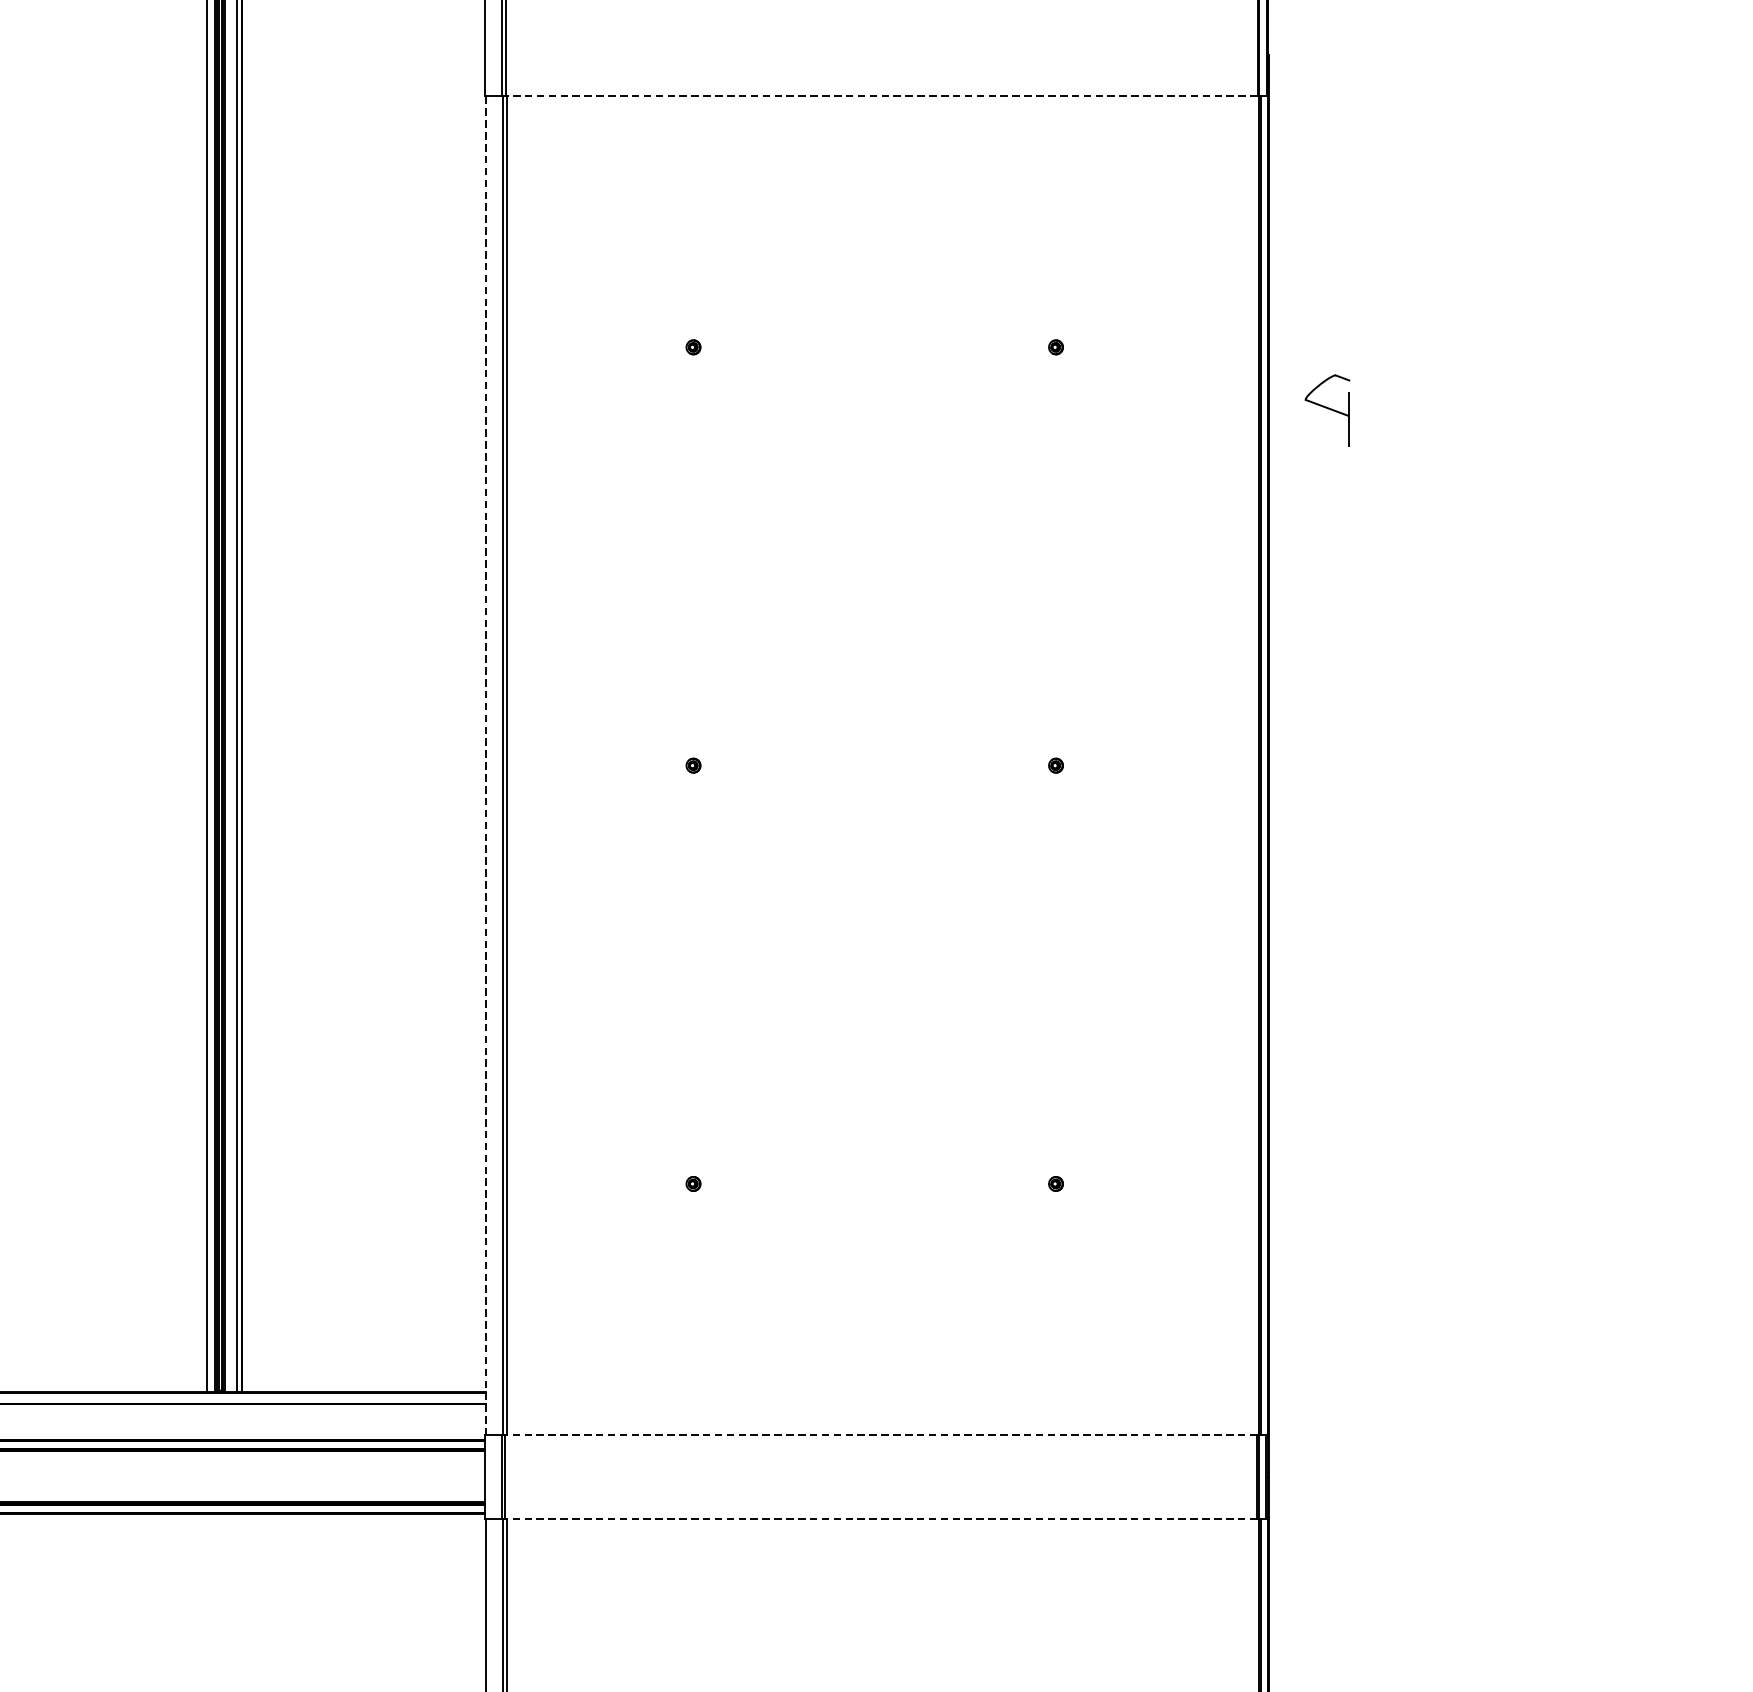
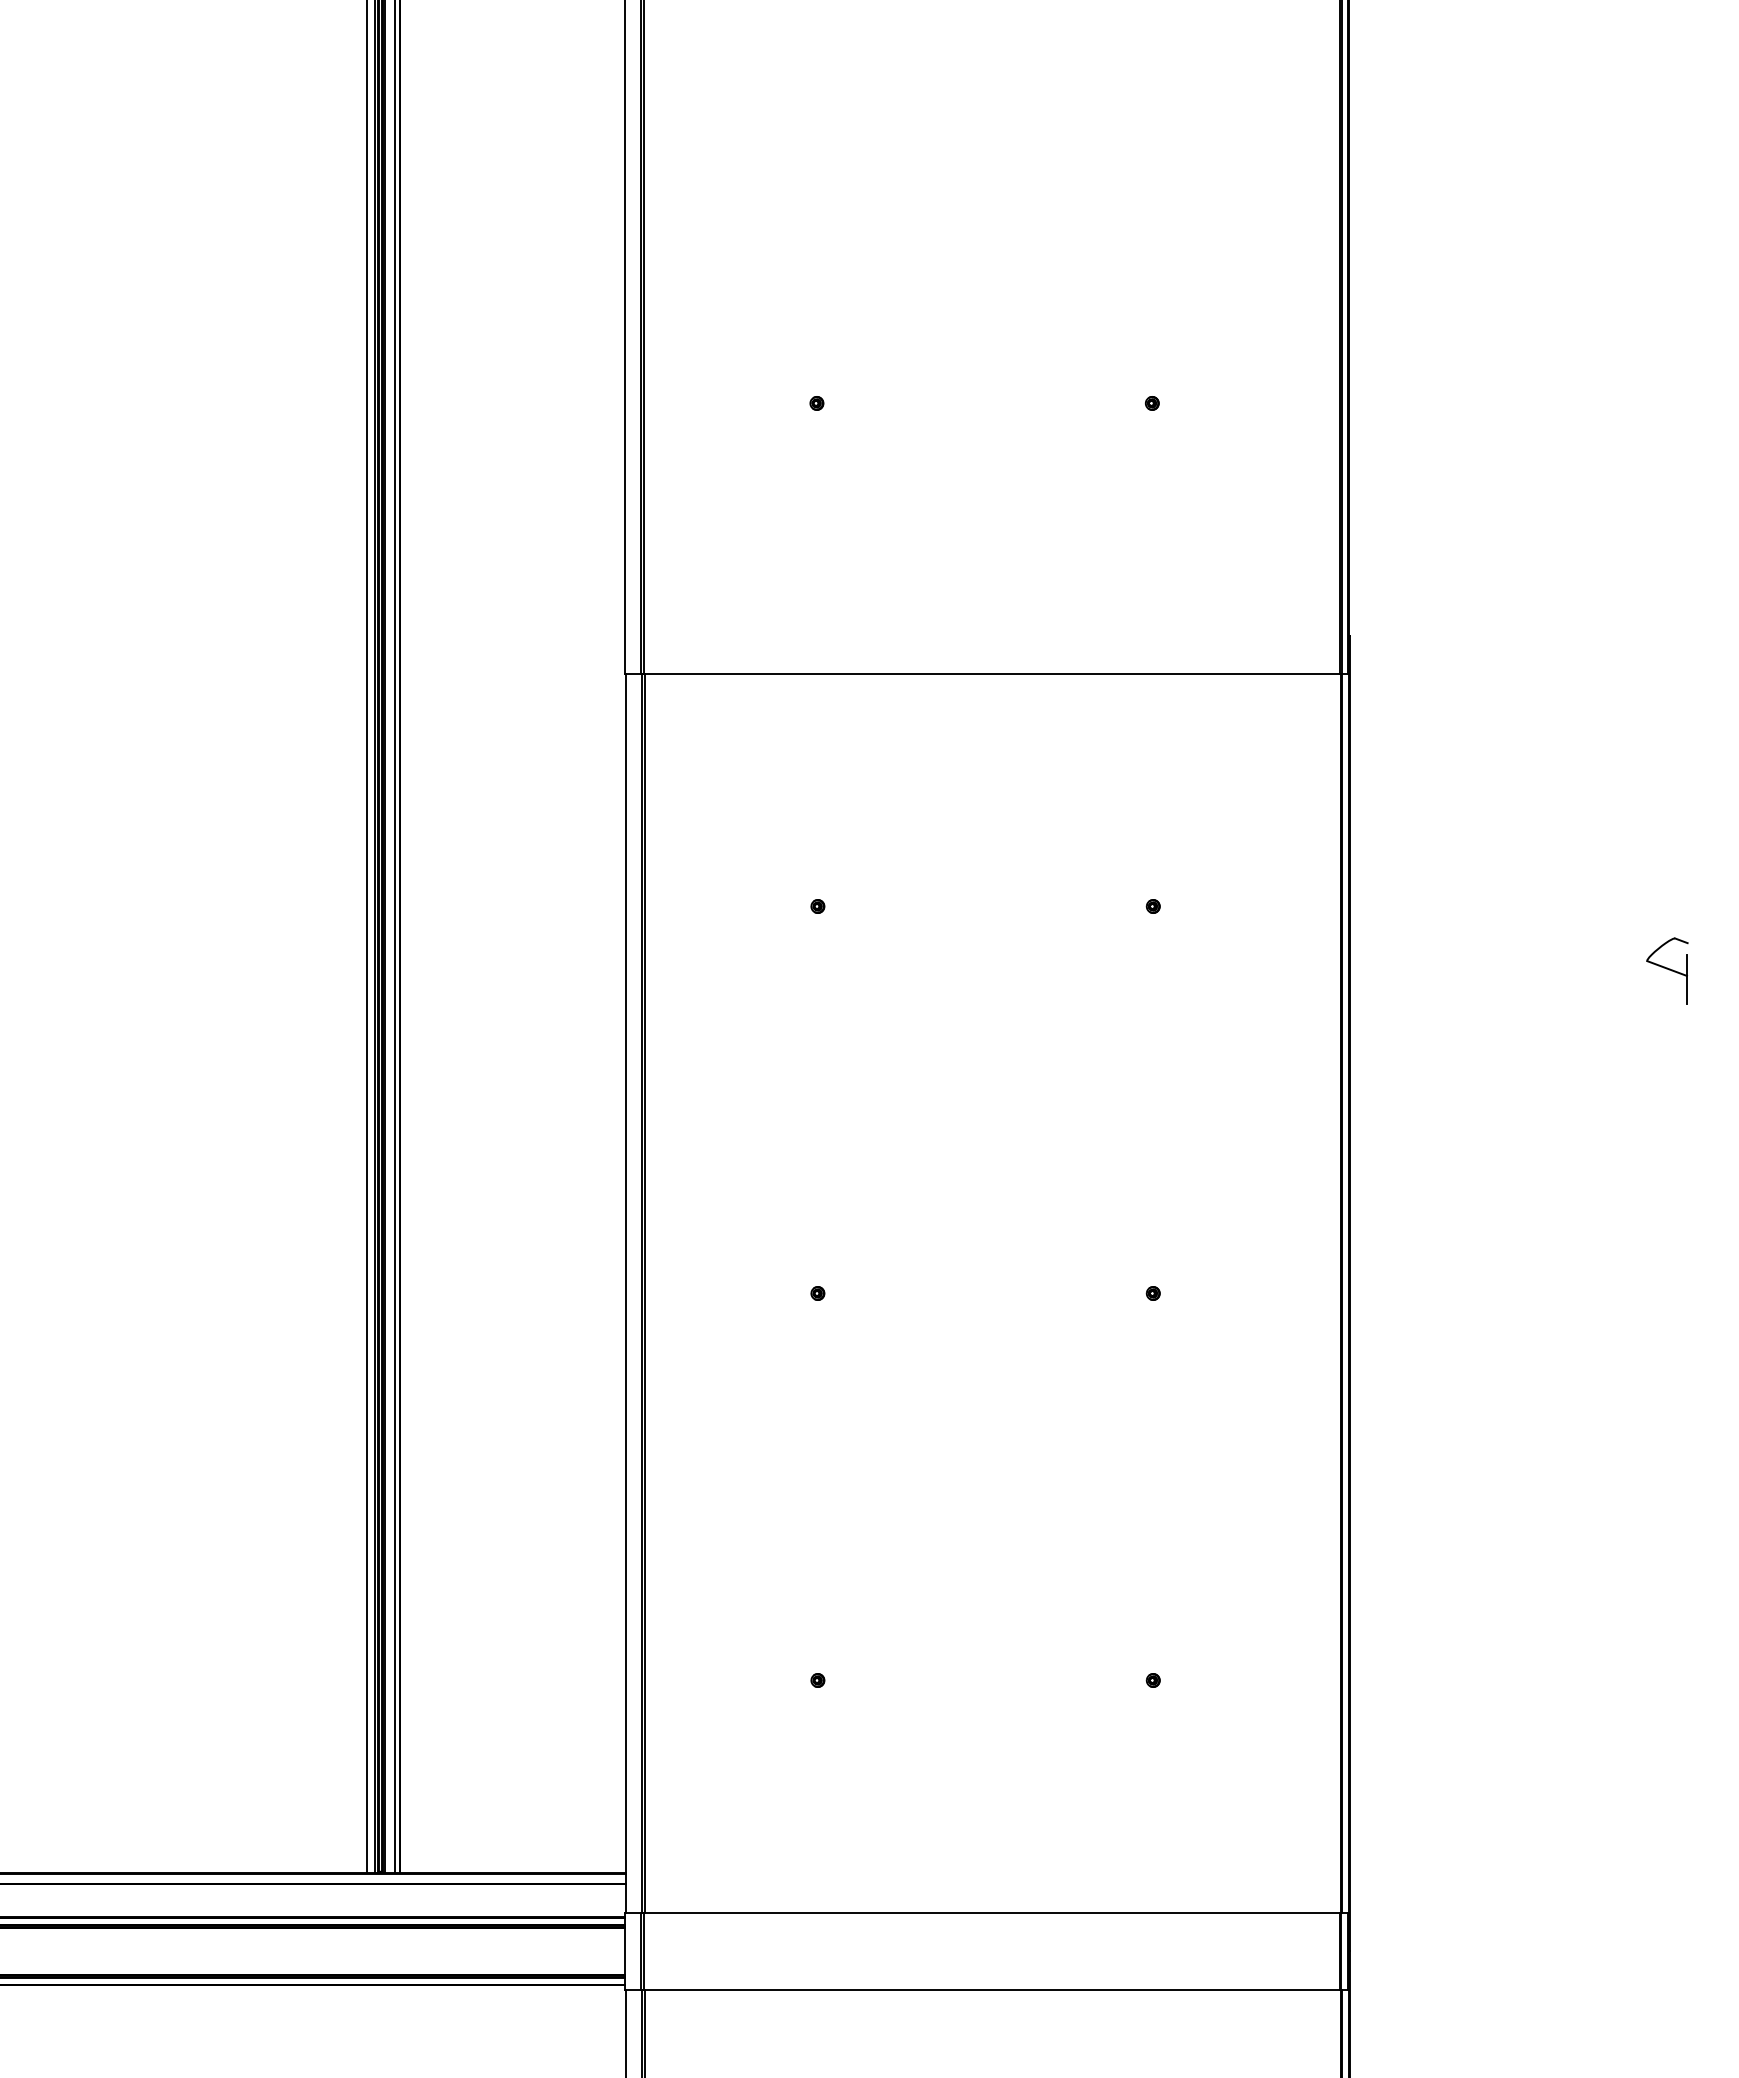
line: (881, 96) -> (991, 674), dashed -> solid
part: (1327, 410) -> (1667, 970), moved
line: (486, 766) -> (626, 1294), dashed -> solid
line: (881, 1434) -> (991, 1912), dashed -> solid
line: (881, 1519) -> (991, 1990), dashed -> solid

